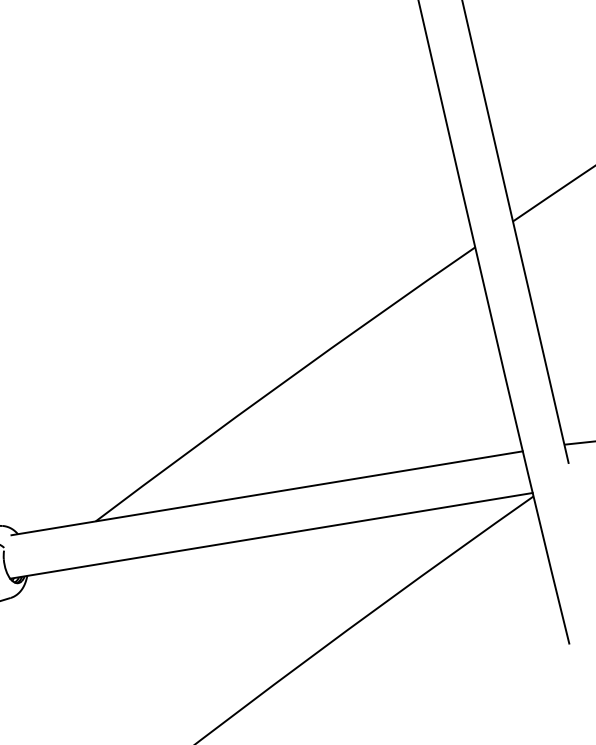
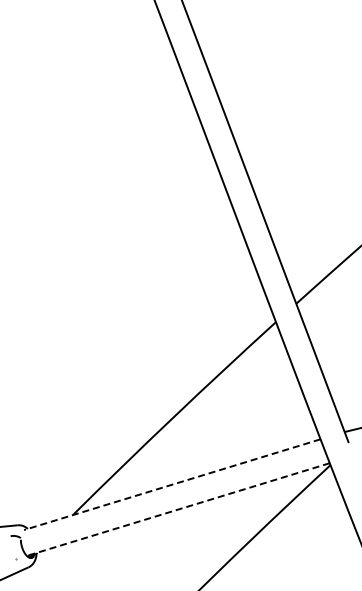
line: (265, 492) -> (171, 484), solid -> dashed
line: (270, 535) -> (177, 509), solid -> dashed

